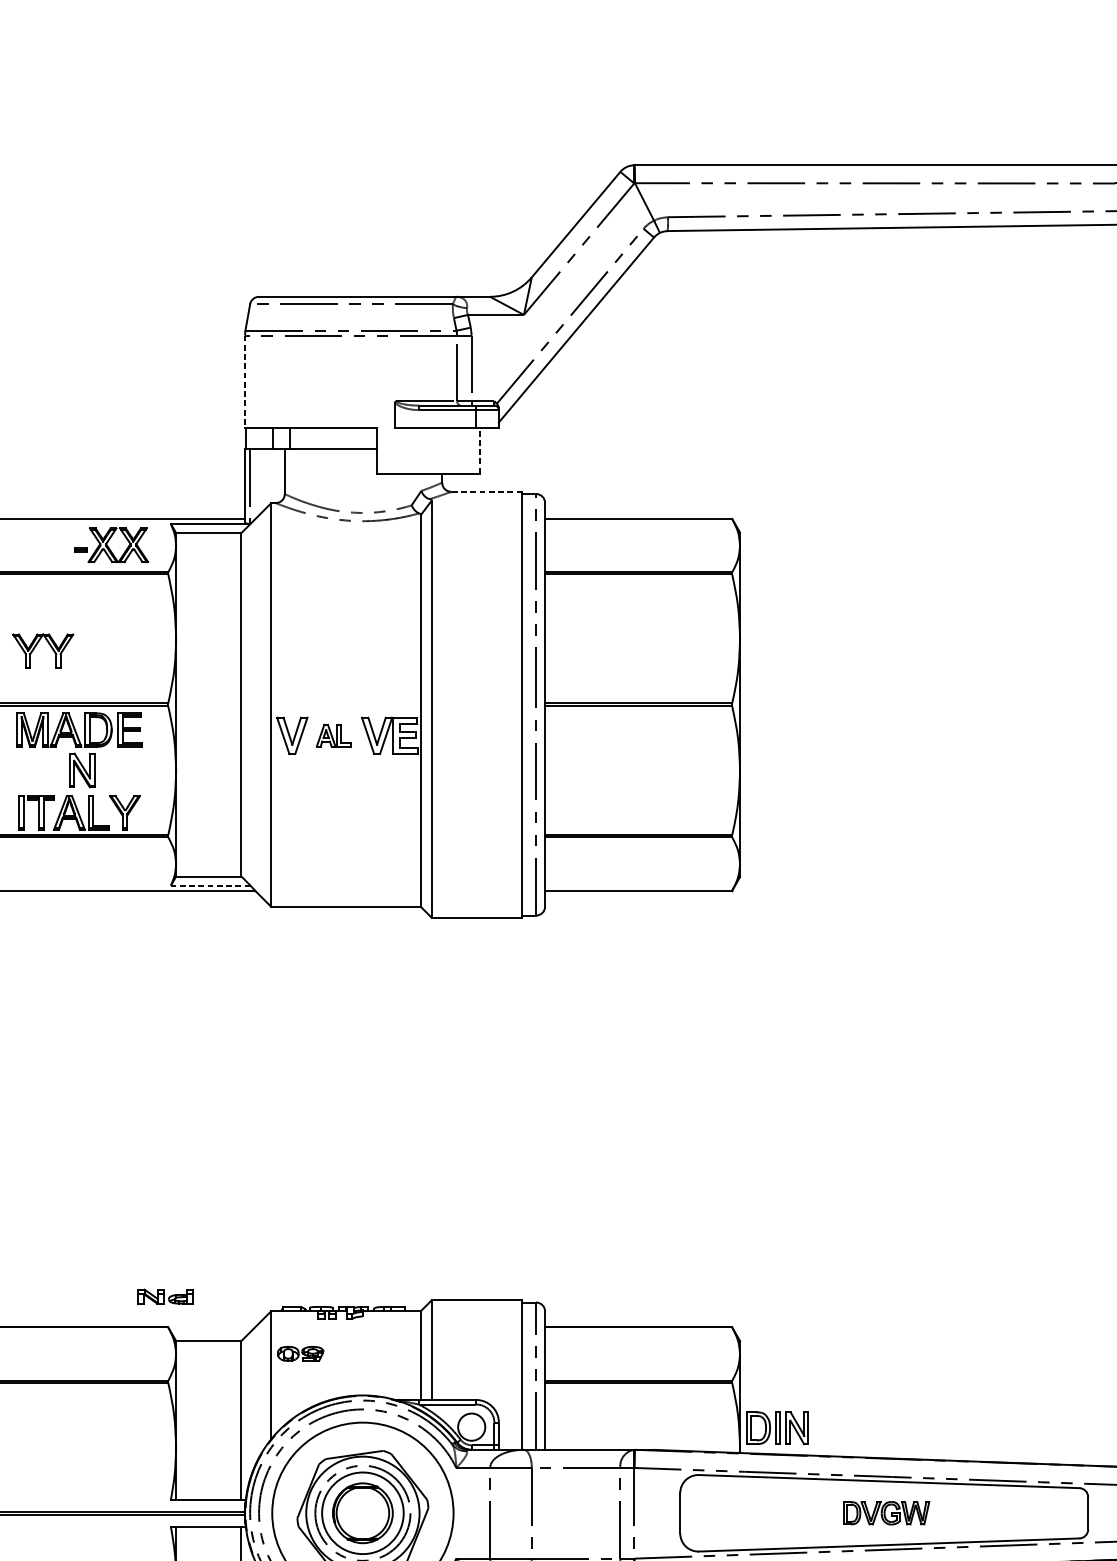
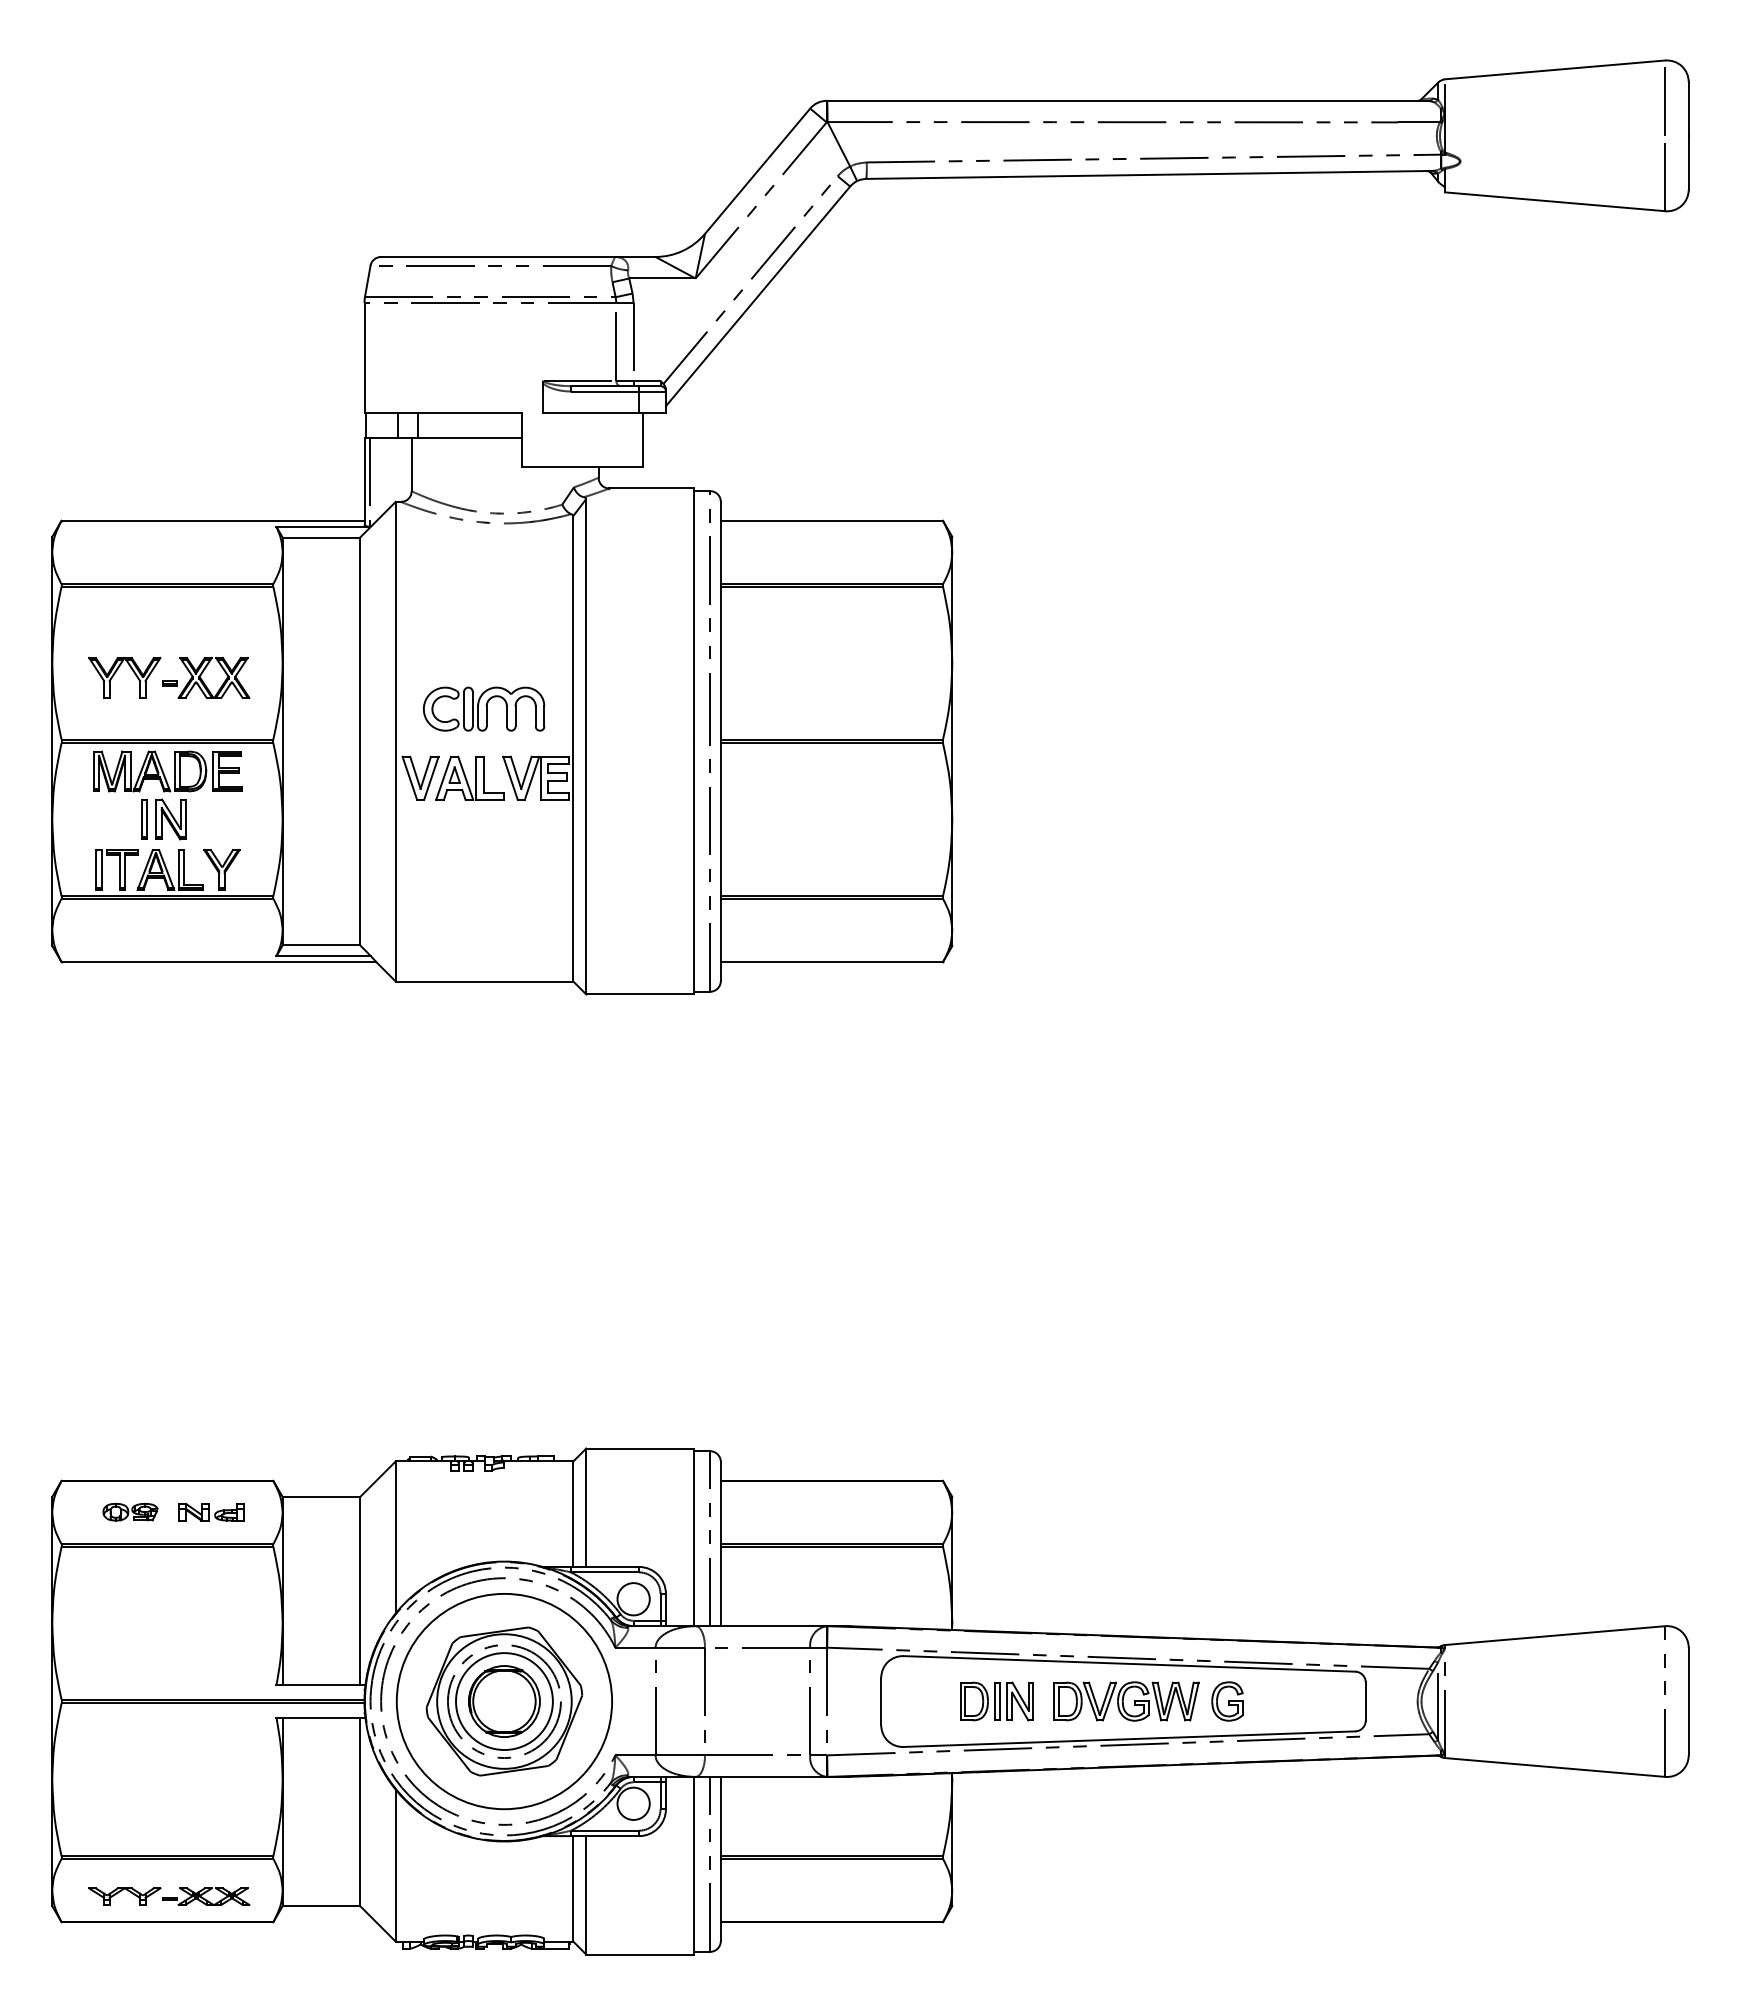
line: (245, 382) -> (364, 358), dashed -> solid
line: (480, 450) -> (643, 439), dashed -> solid
line: (486, 491) -> (651, 488), dashed -> solid
part: (112, 544) -> (206, 677), moved
part: (346, 677) -> (484, 708), added
part: (333, 735) -> (469, 777), size x1.67
part: (59, 770) -> (144, 819), added
line: (210, 885) -> (323, 956), dashed -> solid
part: (165, 1296) -> (211, 1512), moved
part: (300, 1354) -> (130, 1512), moved
part: (777, 1428) -> (996, 1701), moved
part: (886, 1513) -> (1126, 1701), size x1.43
part: (971, 1513) -> (1227, 1701), added

